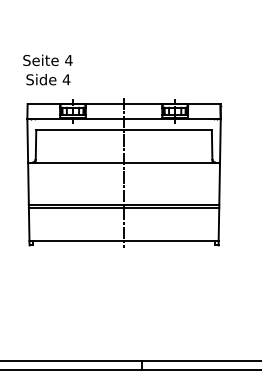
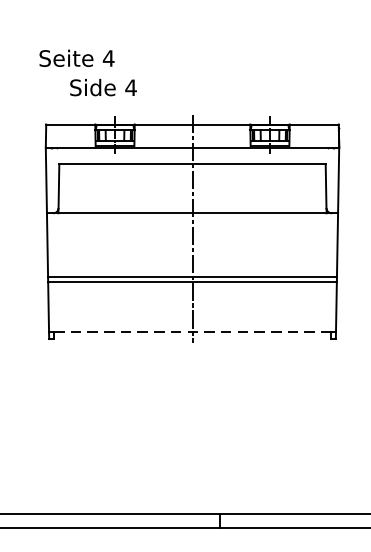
text: (48, 79) -> (103, 87), moved
line: (124, 241) -> (193, 333), solid -> dashed

